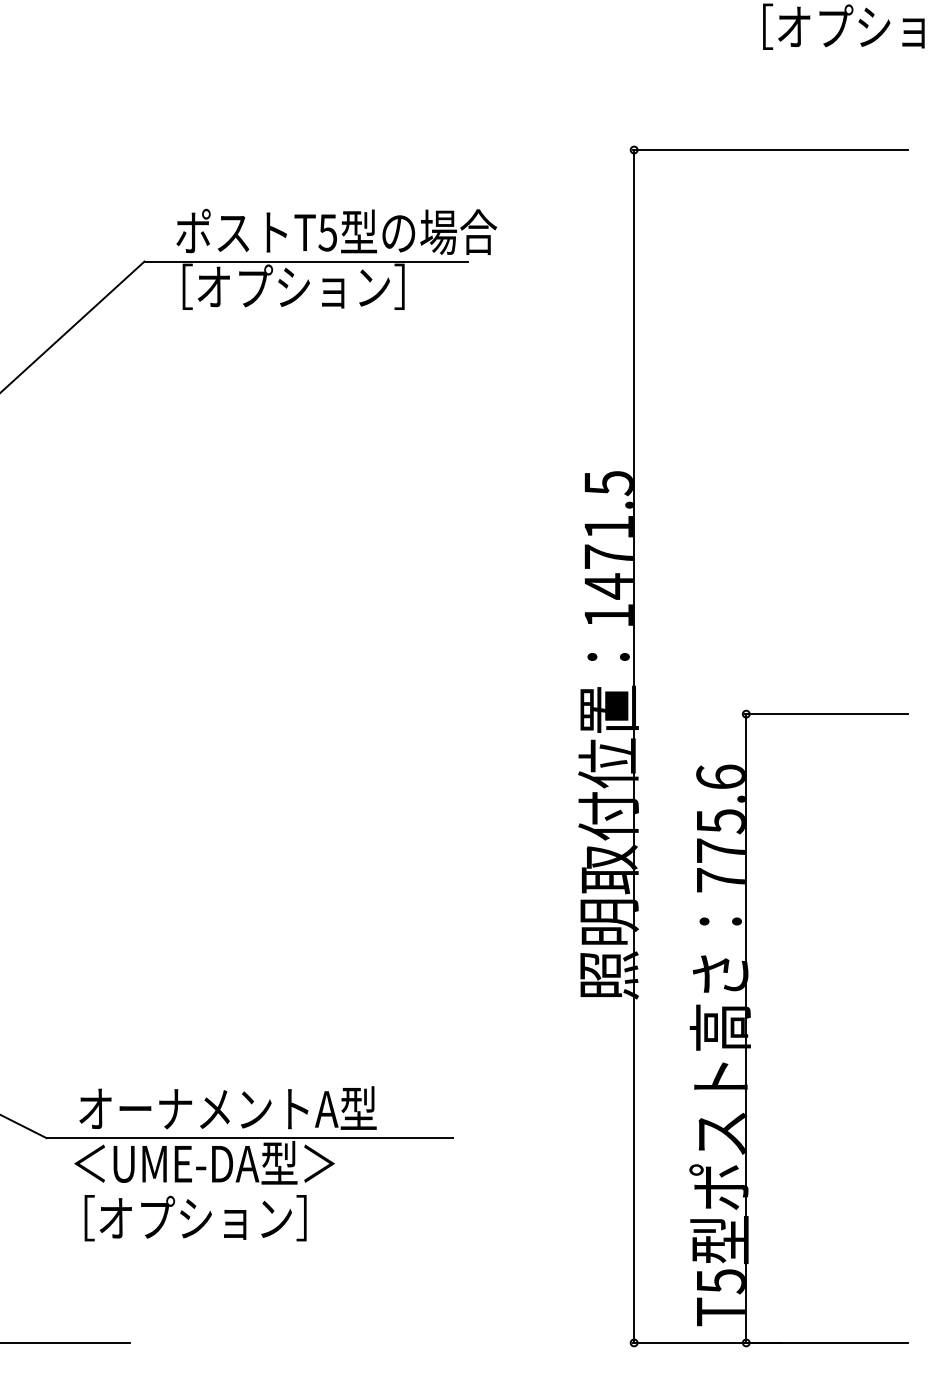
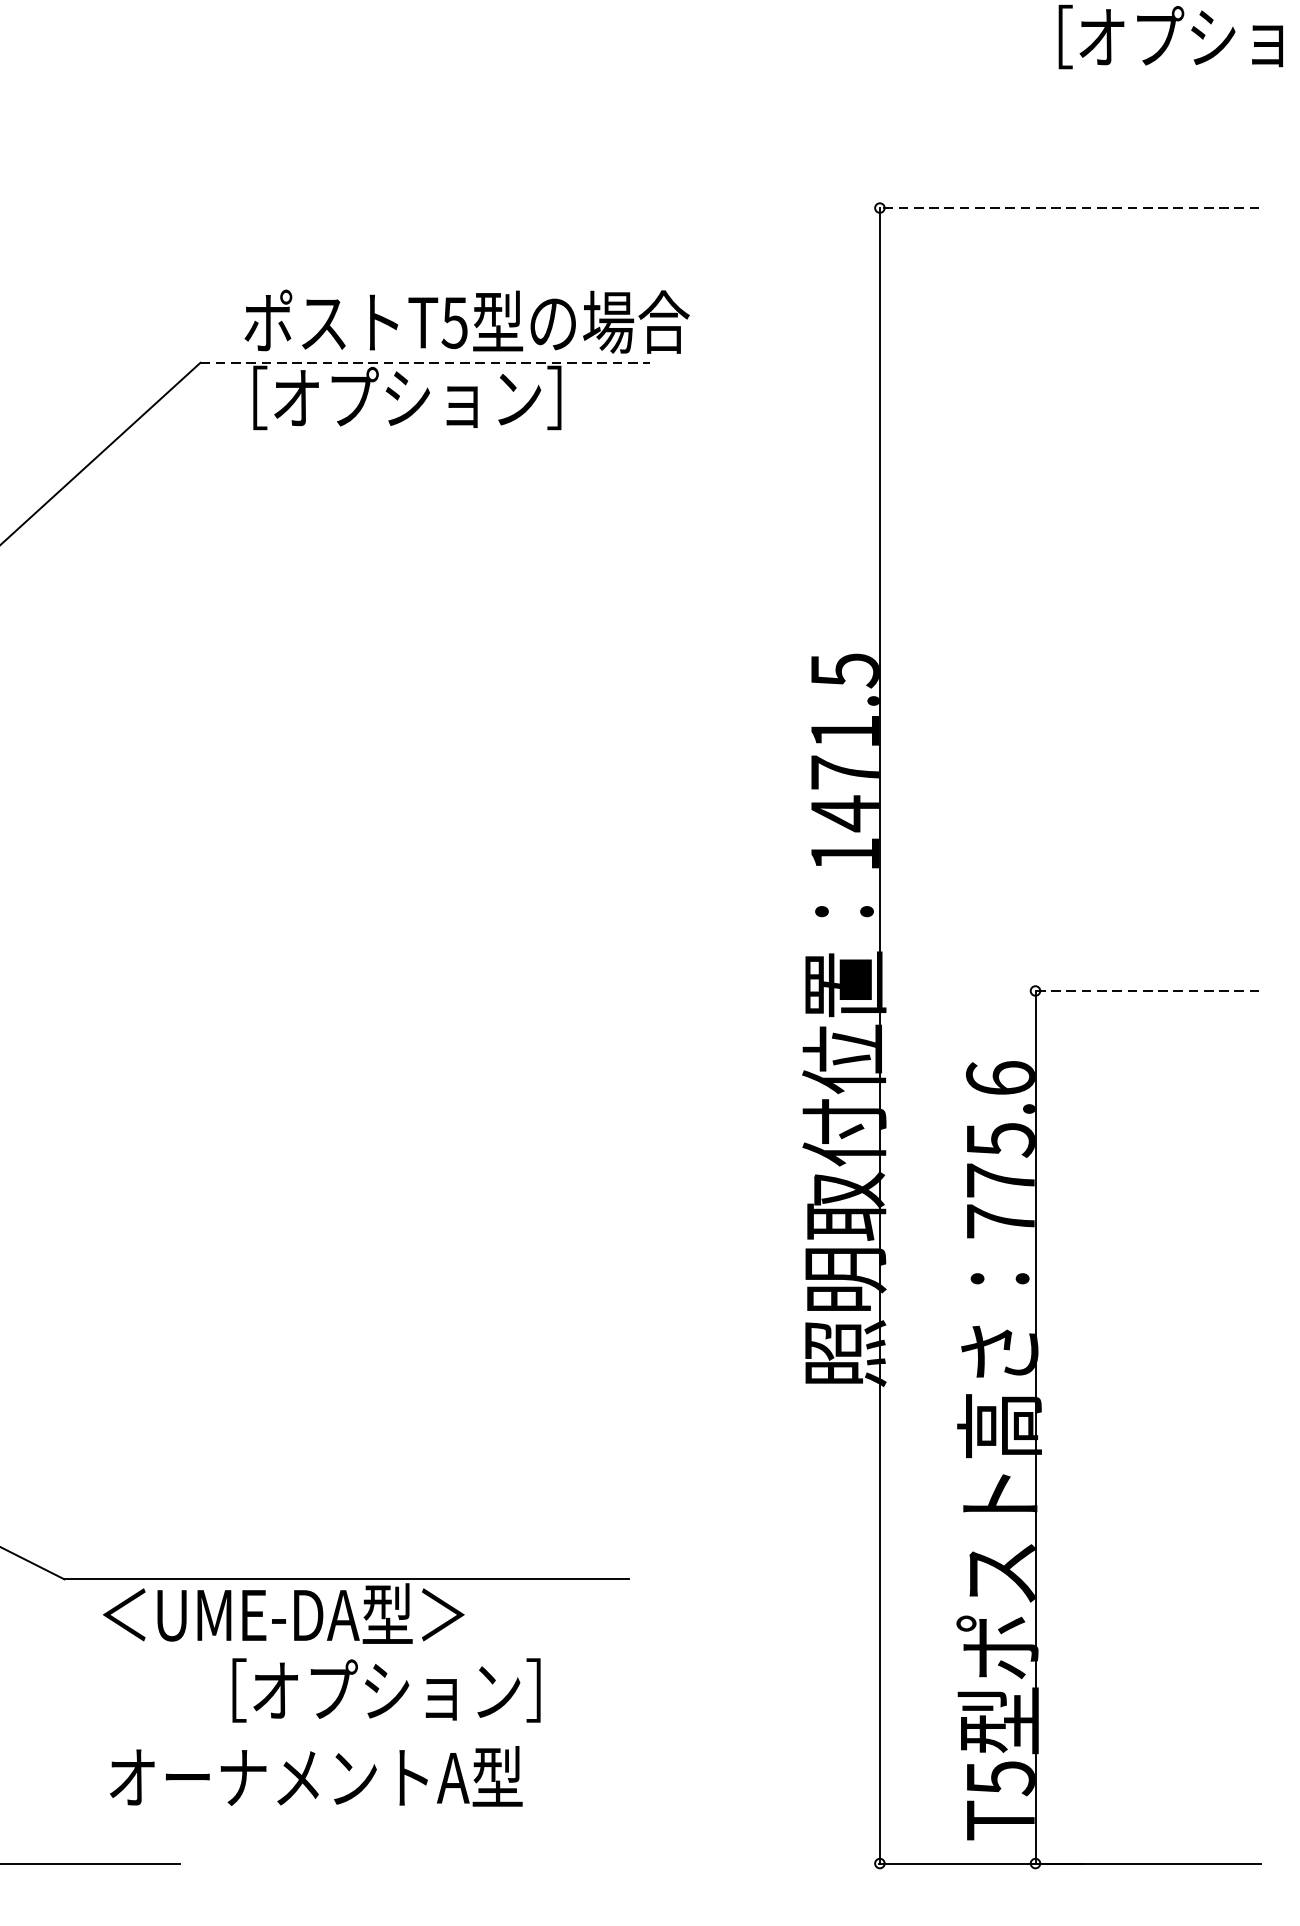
line: (769, 150) -> (1067, 208), solid -> dashed
line: (306, 261) -> (425, 362), solid -> dashed
line: (826, 714) -> (1146, 991), solid -> dashed
text: (227, 1107) -> (315, 1775), moved
text: (195, 1218) -> (386, 1690), moved

